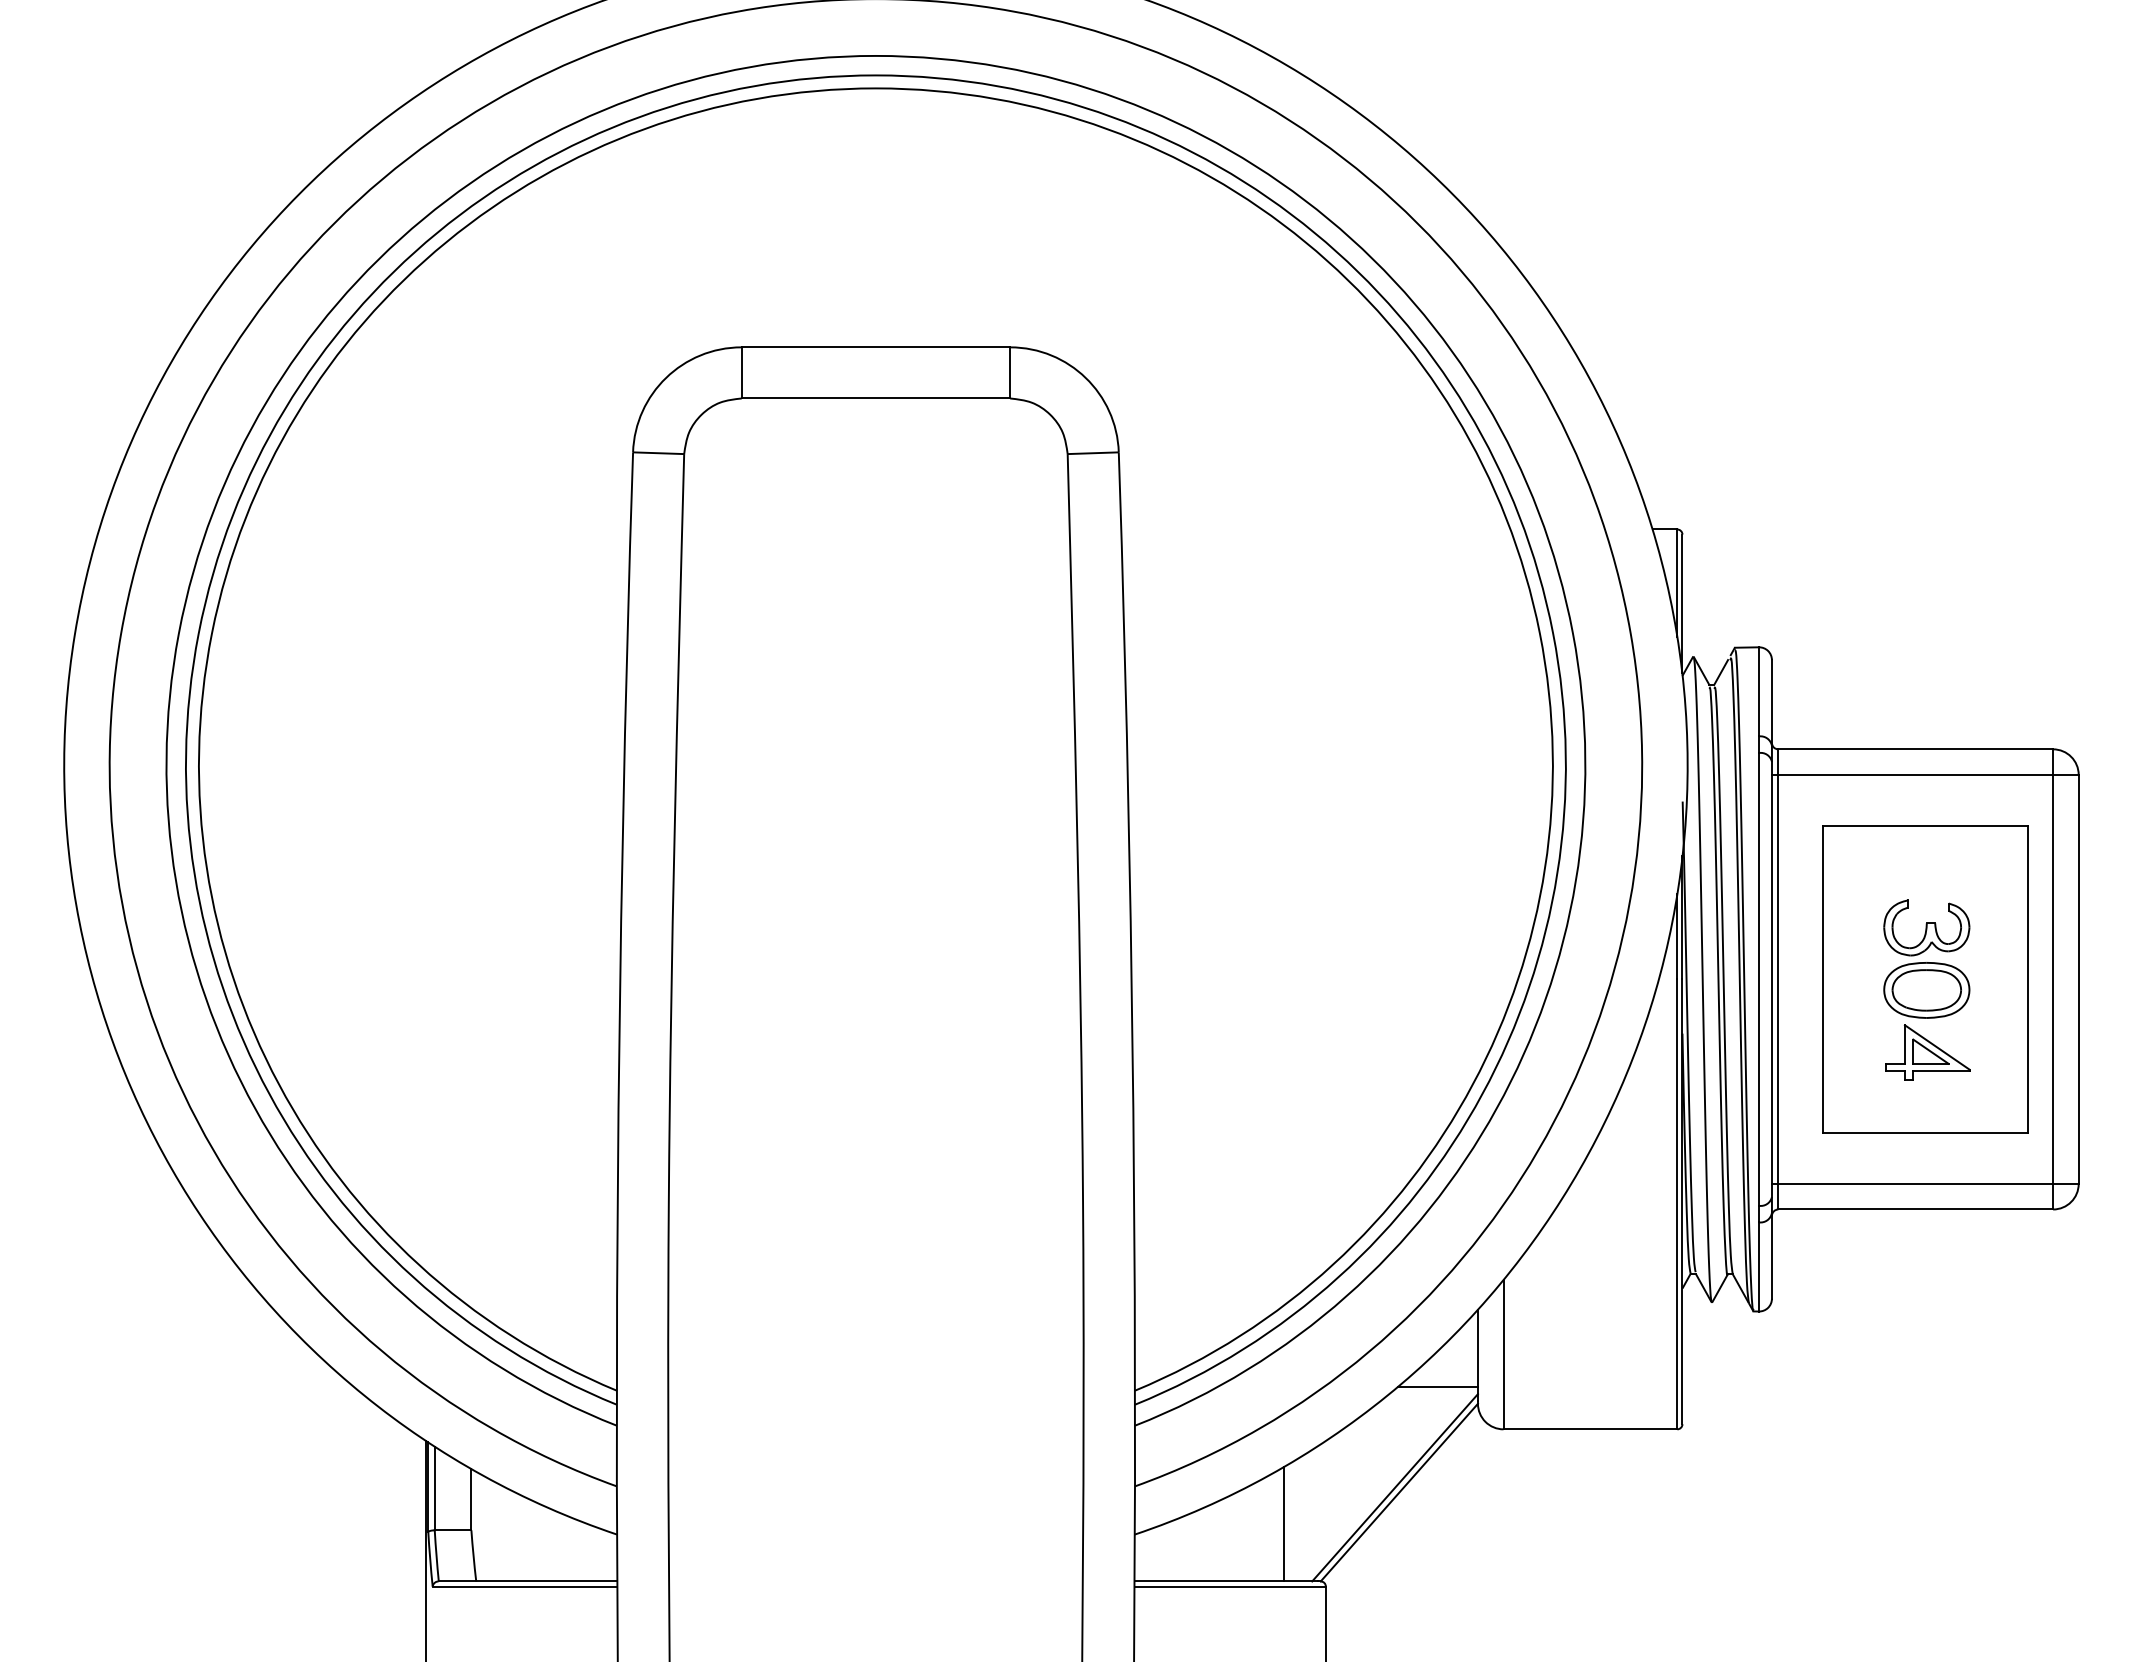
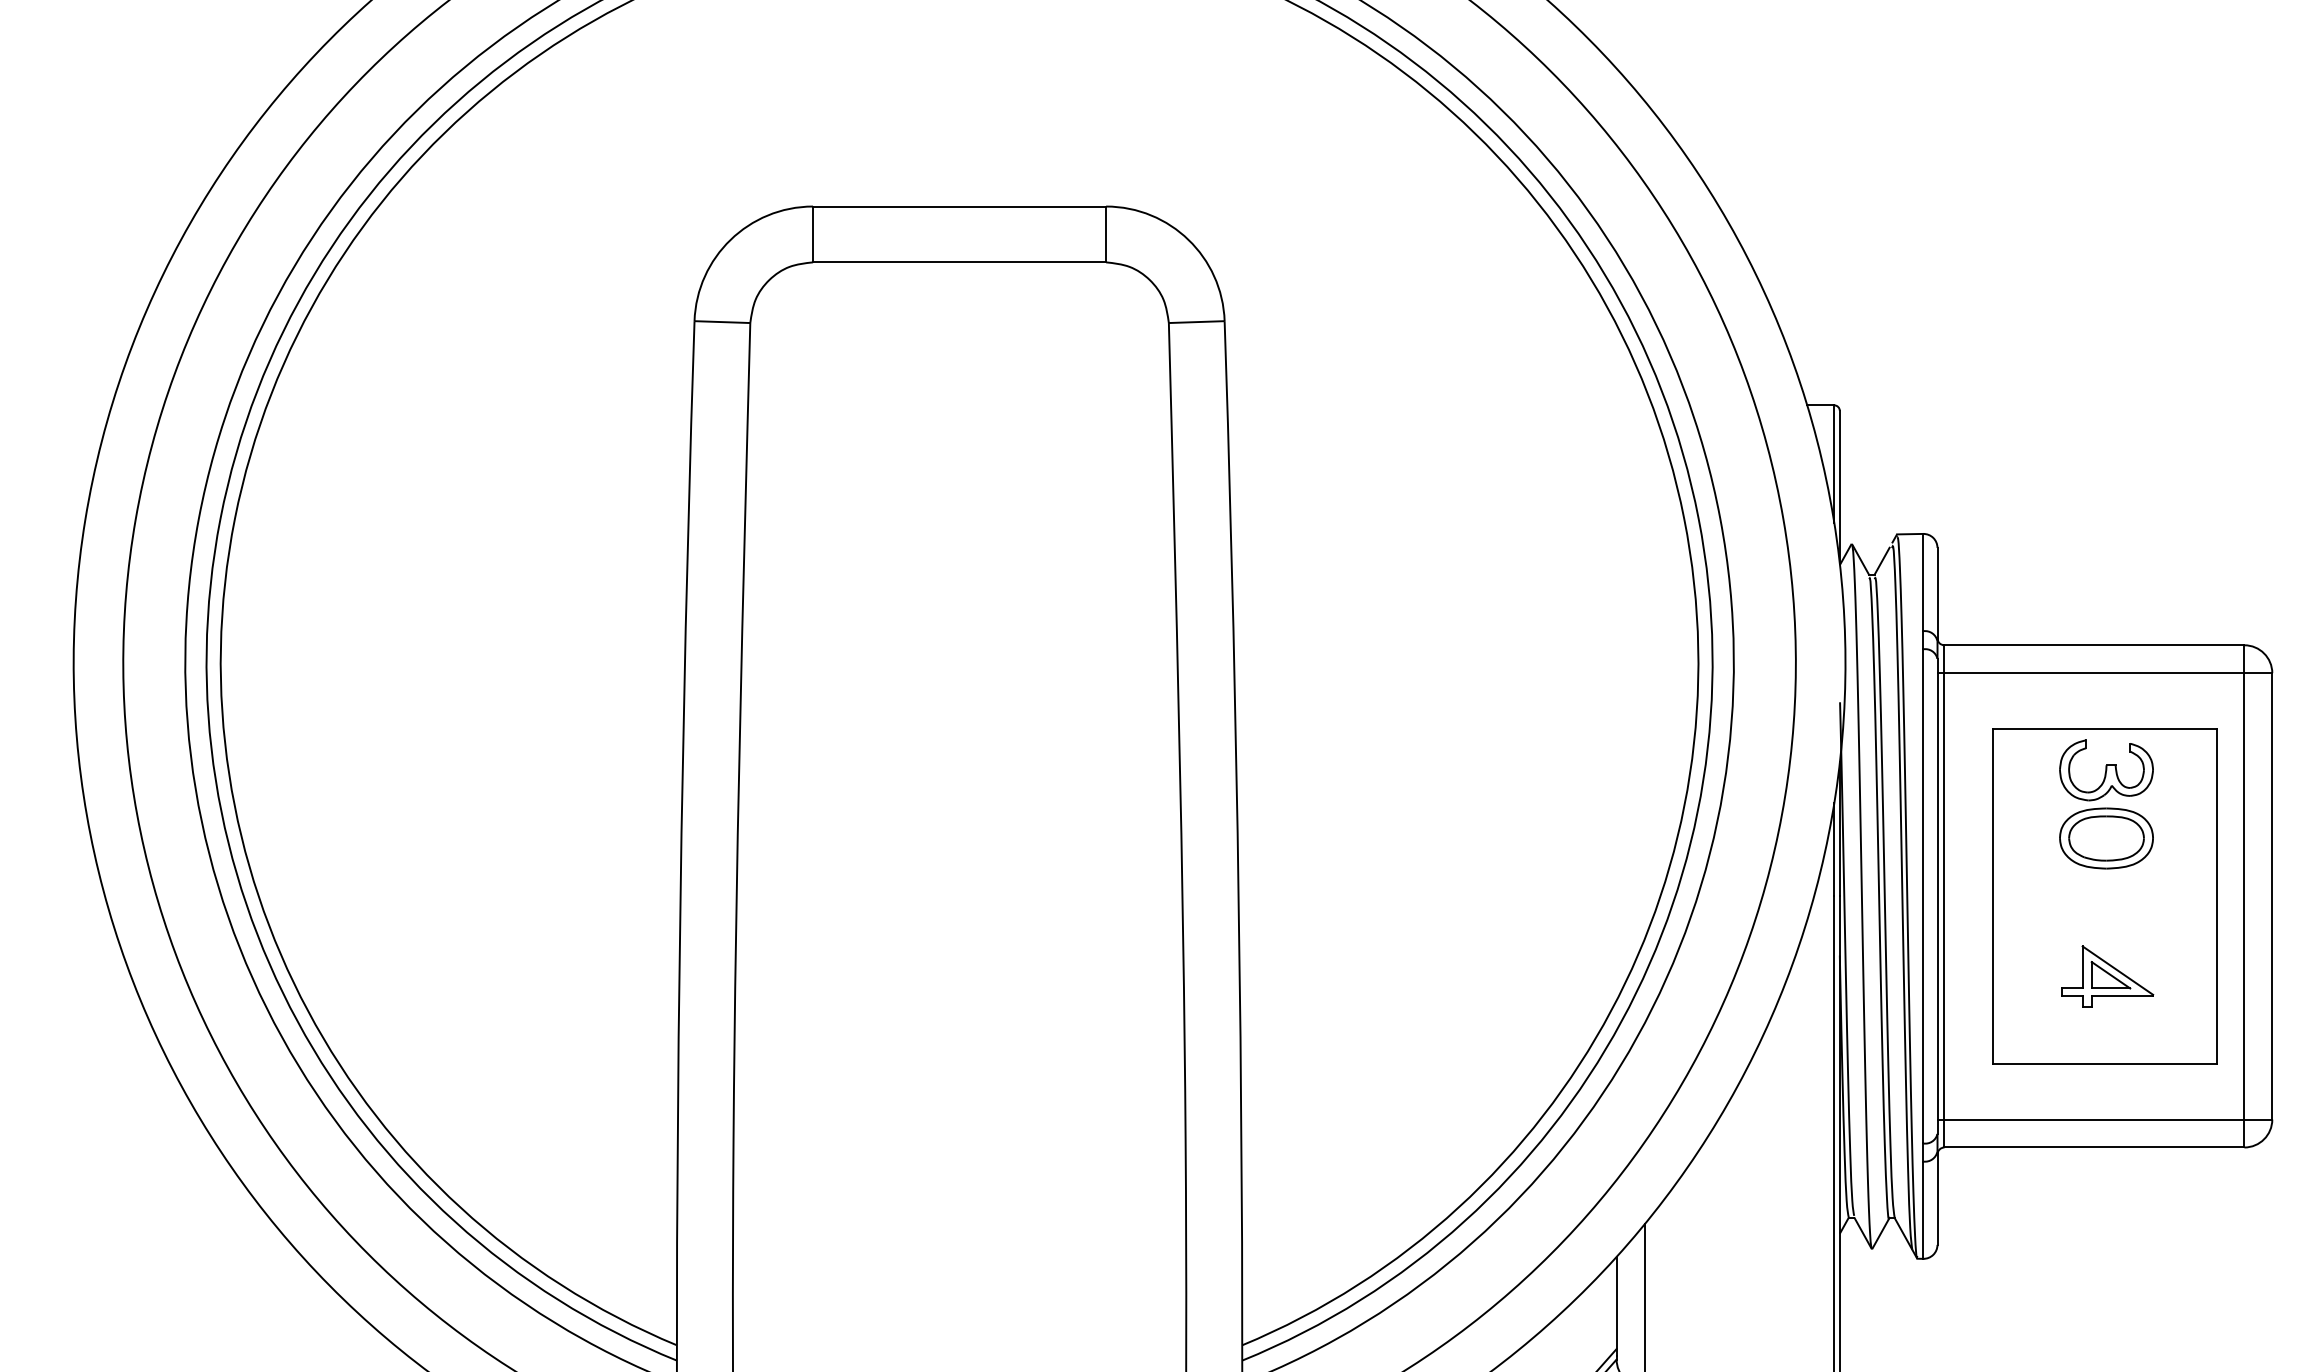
part: (1926, 958) -> (2106, 803), moved
line: (1437, 1387) -> (1572, 1341), removed

